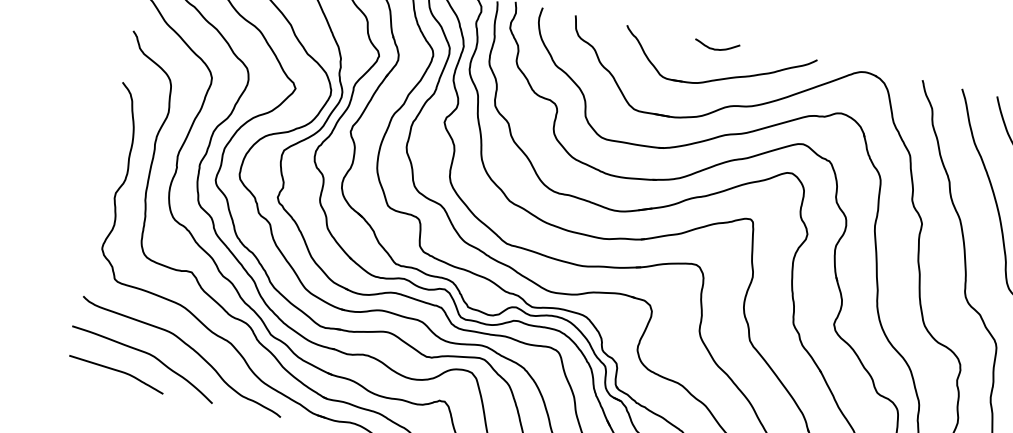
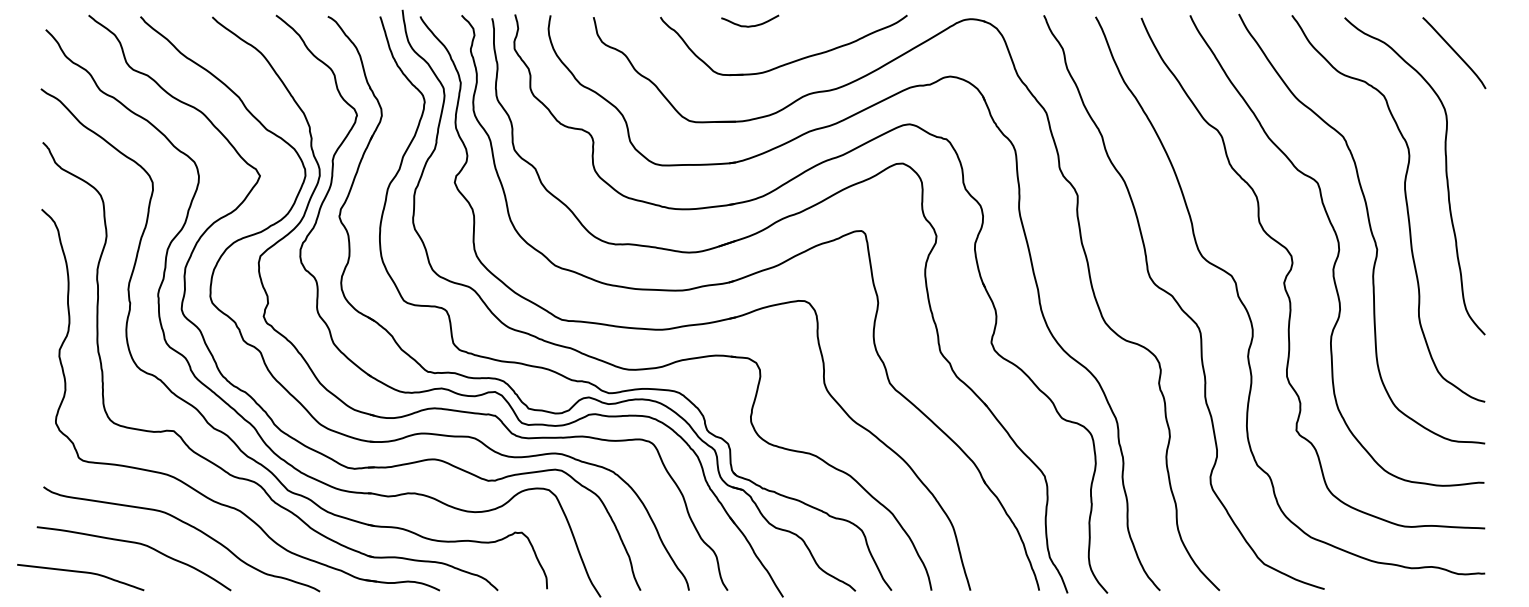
curve: (716, 48) -> (750, 25), moved
curve: (116, 370) -> (80, 572), moved

